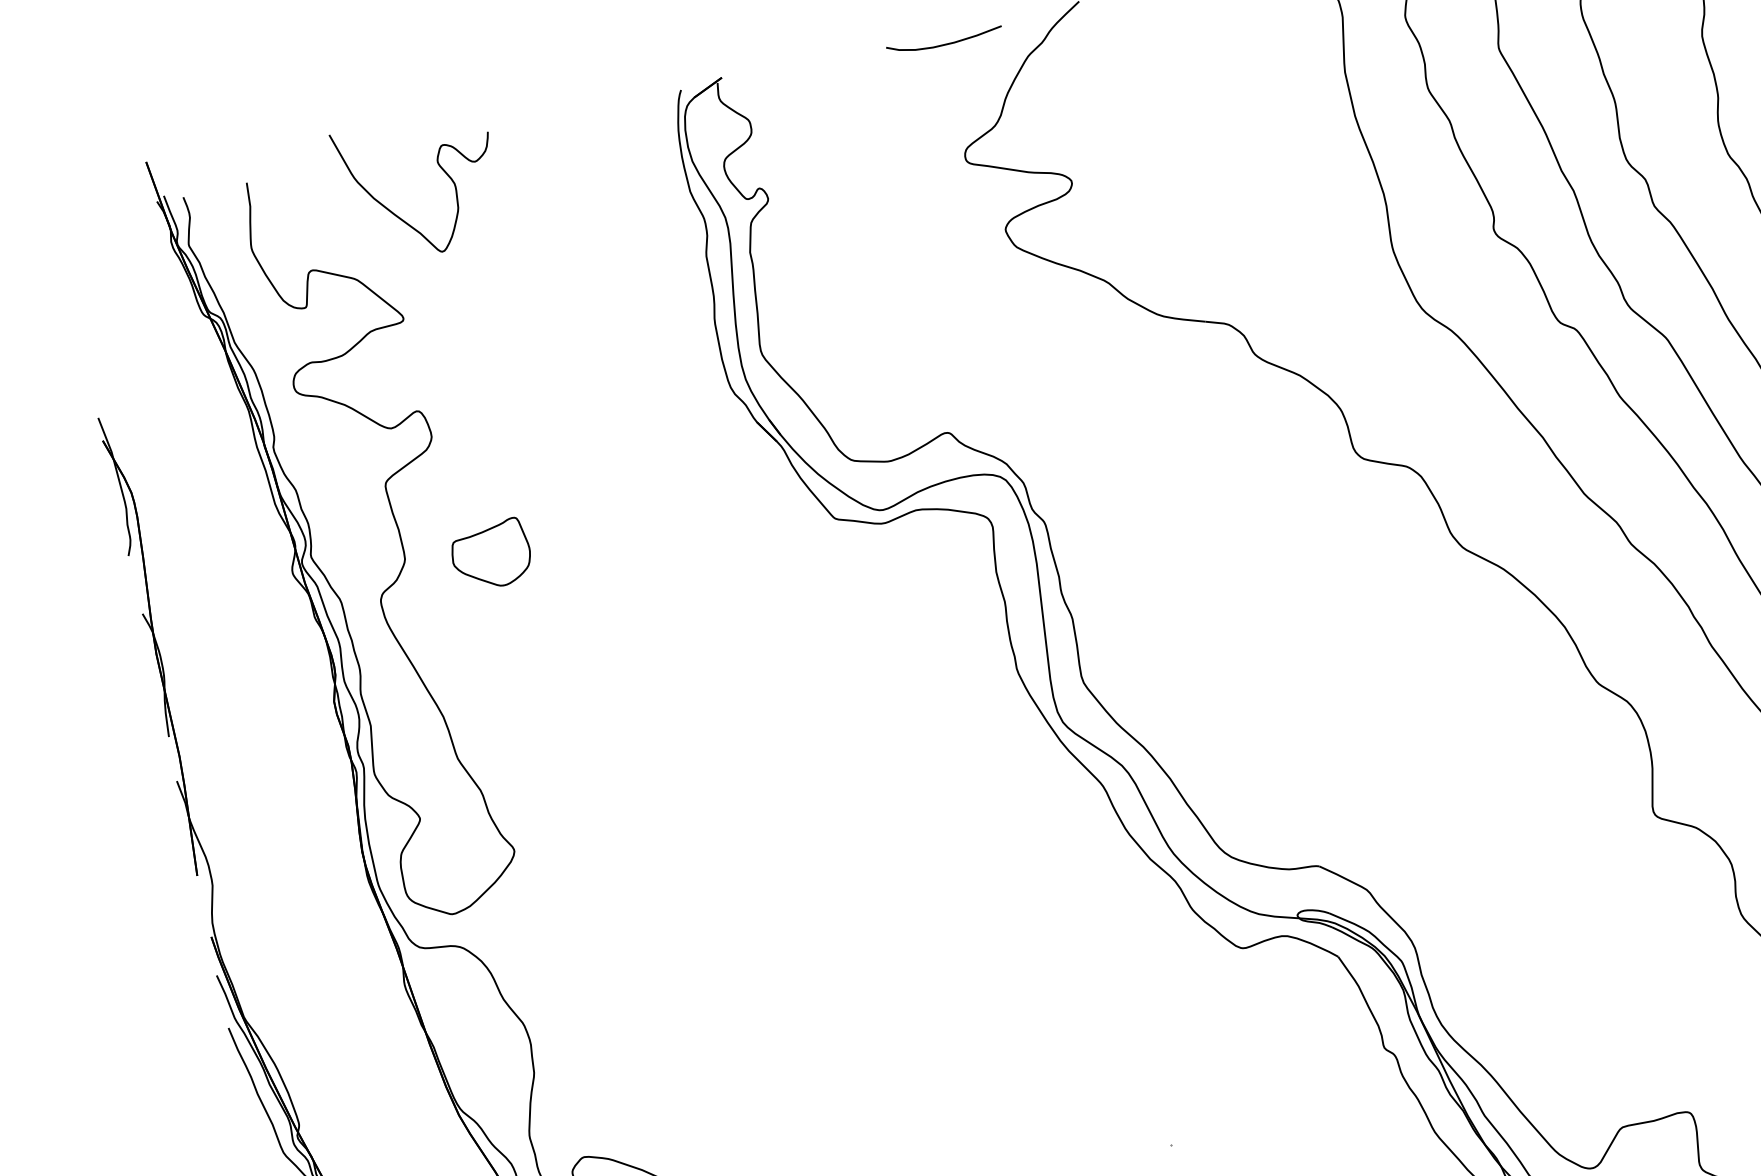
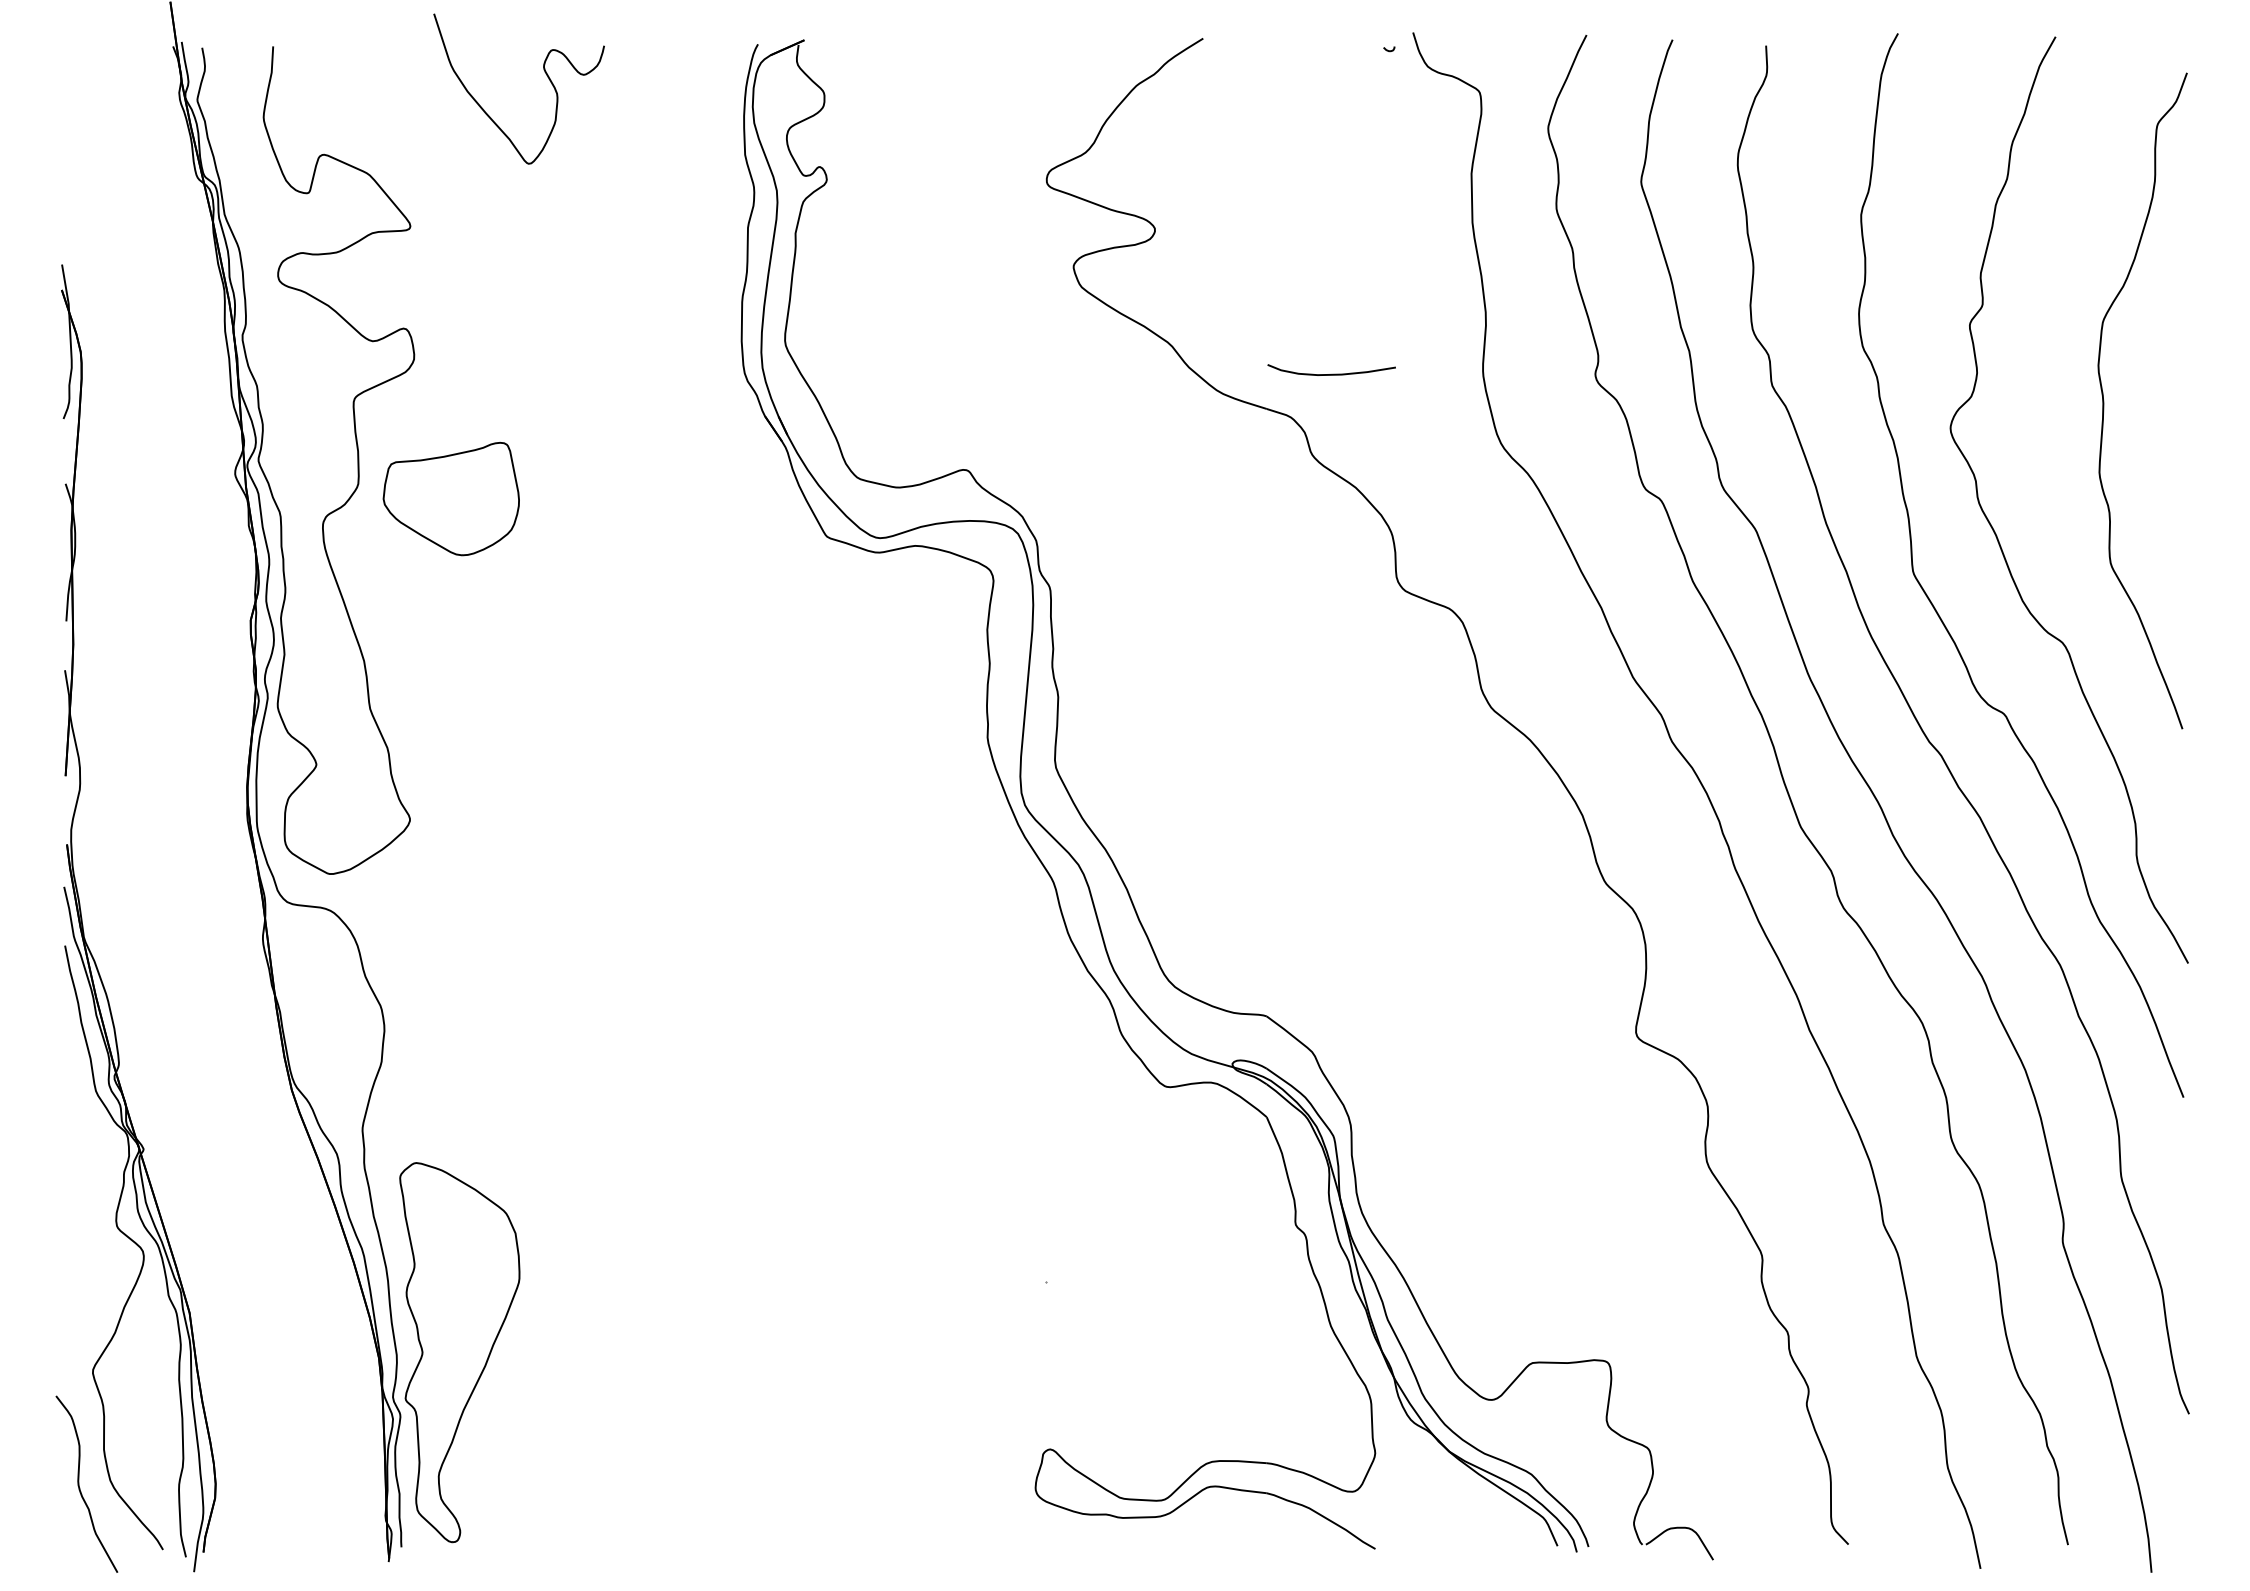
curve: (945, 43) -> (1331, 373), moved
curve: (439, 166) -> (544, 72), moved
part: (491, 554) -> (451, 498), size x1.6

